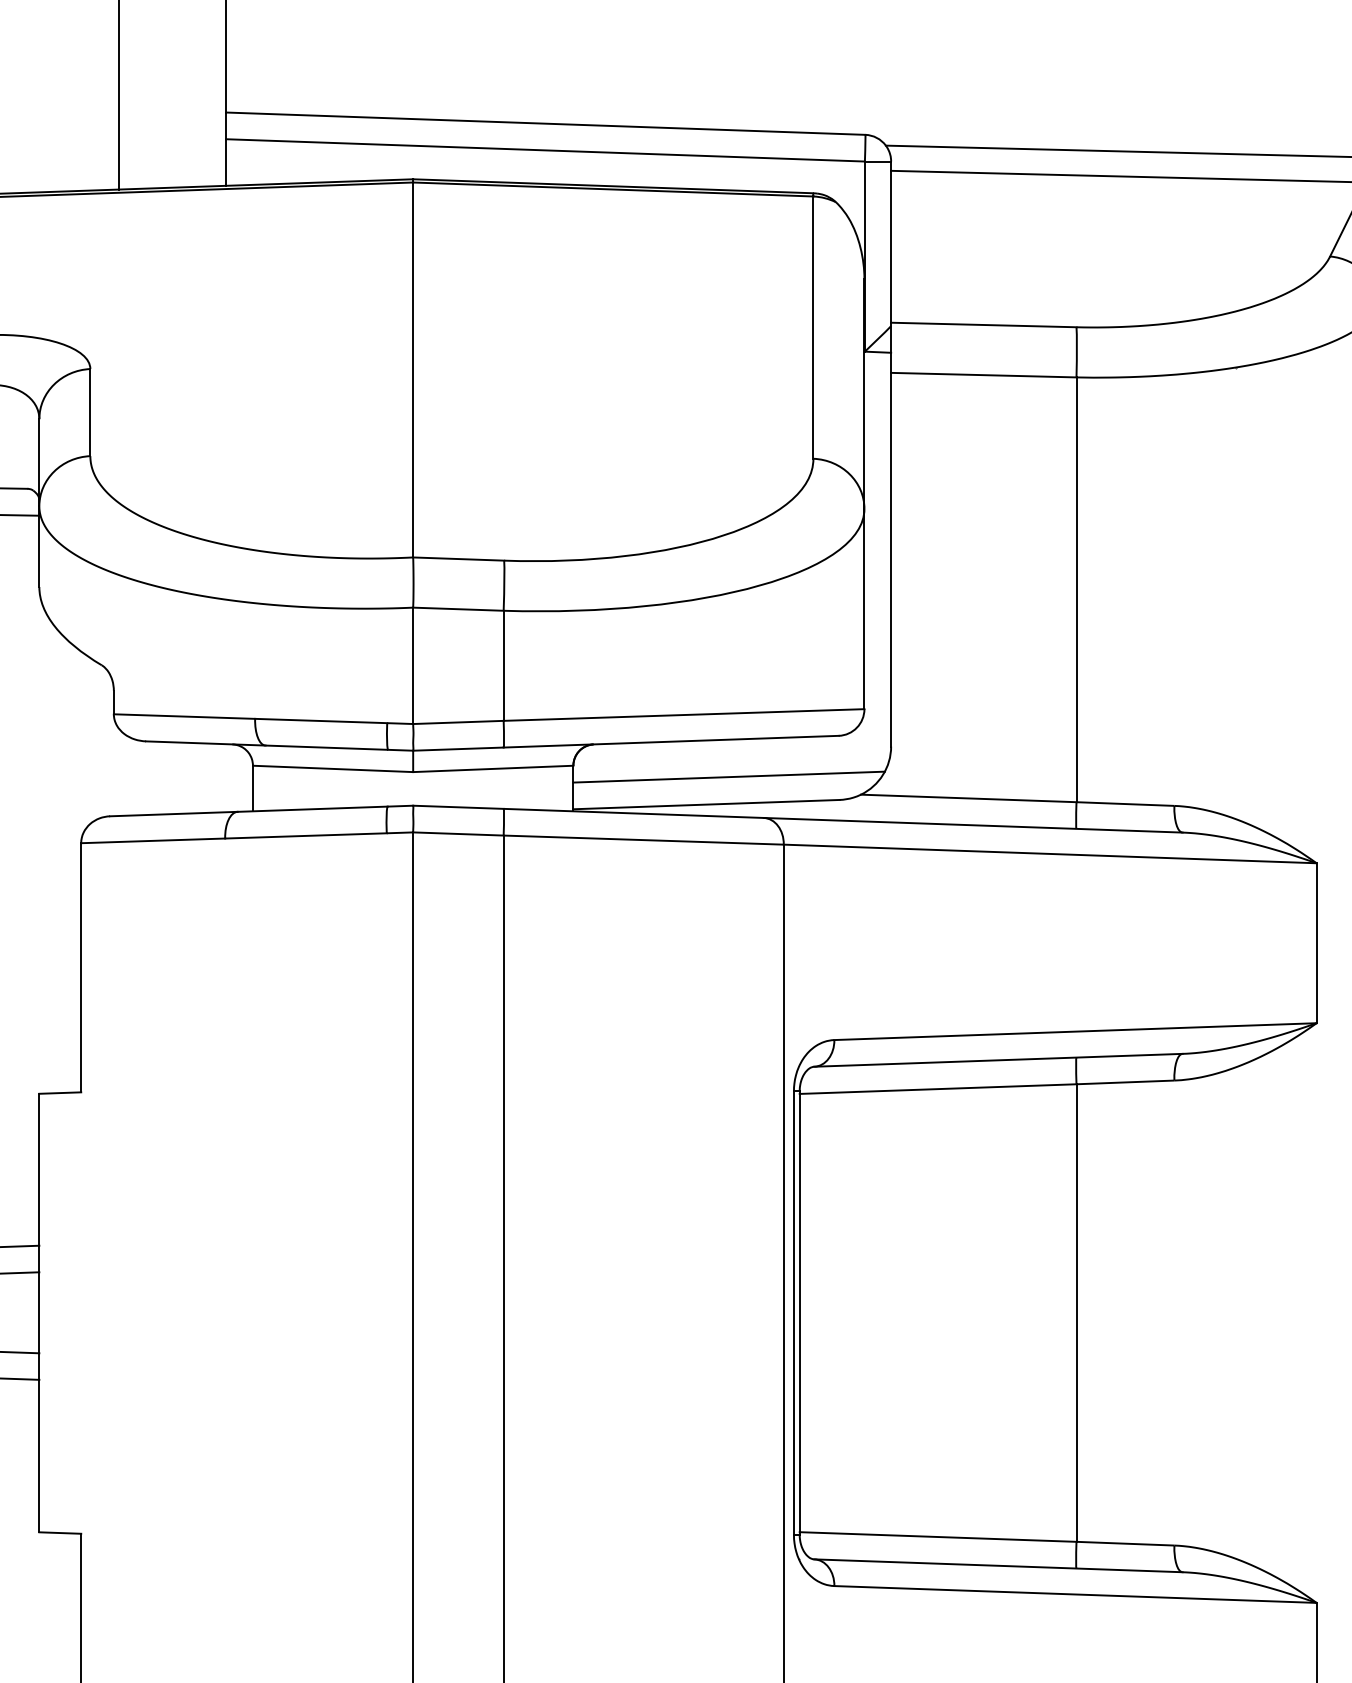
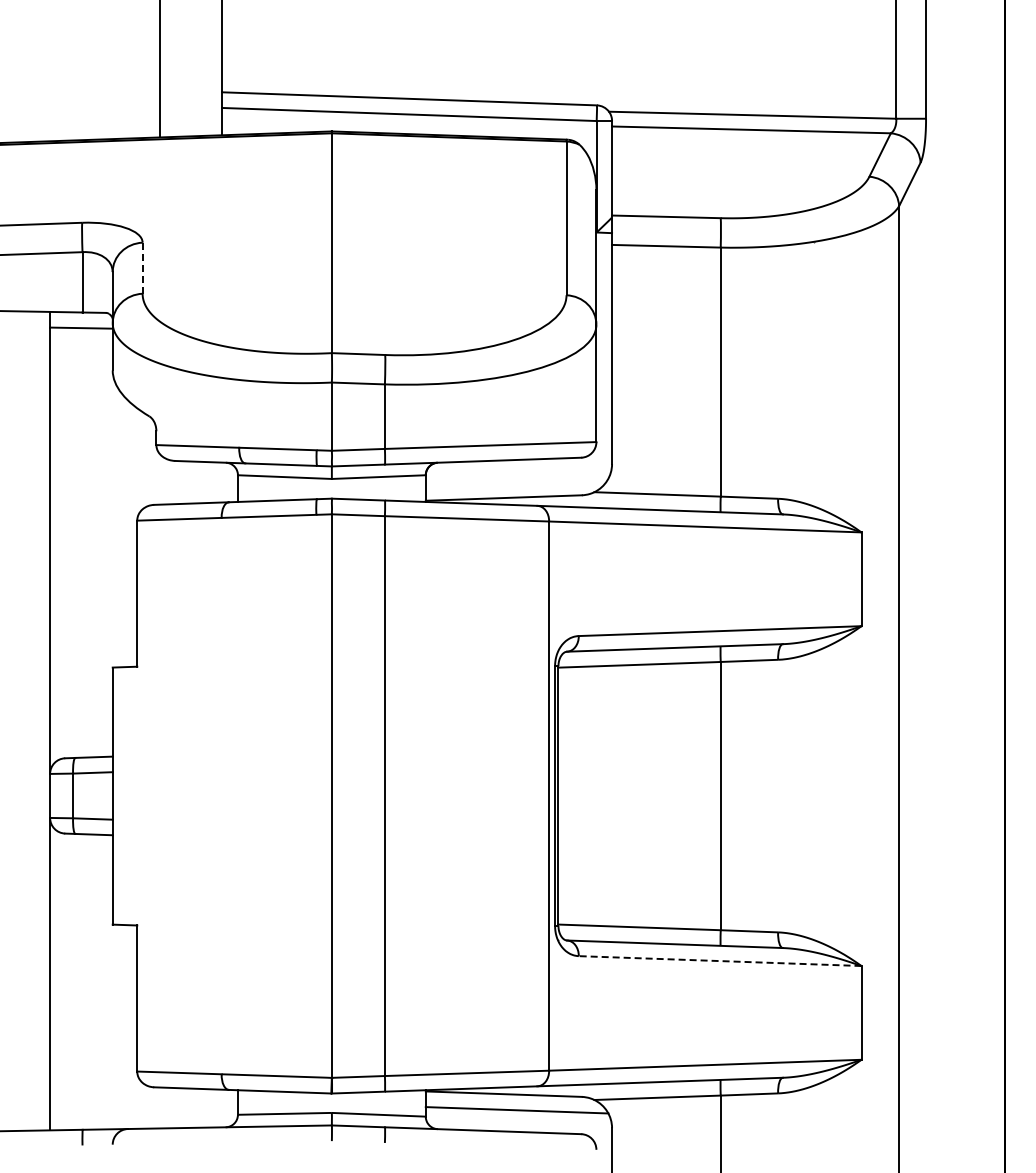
line: (90, 413) -> (142, 268), solid -> dashed
line: (728, 776) -> (516, 481), removed
line: (1074, 1595) -> (719, 961), solid -> dashed

